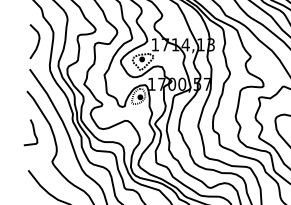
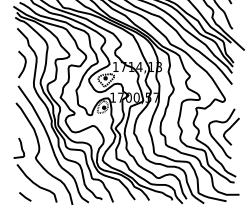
curve: (32, 131) -> (20, 147), moved

